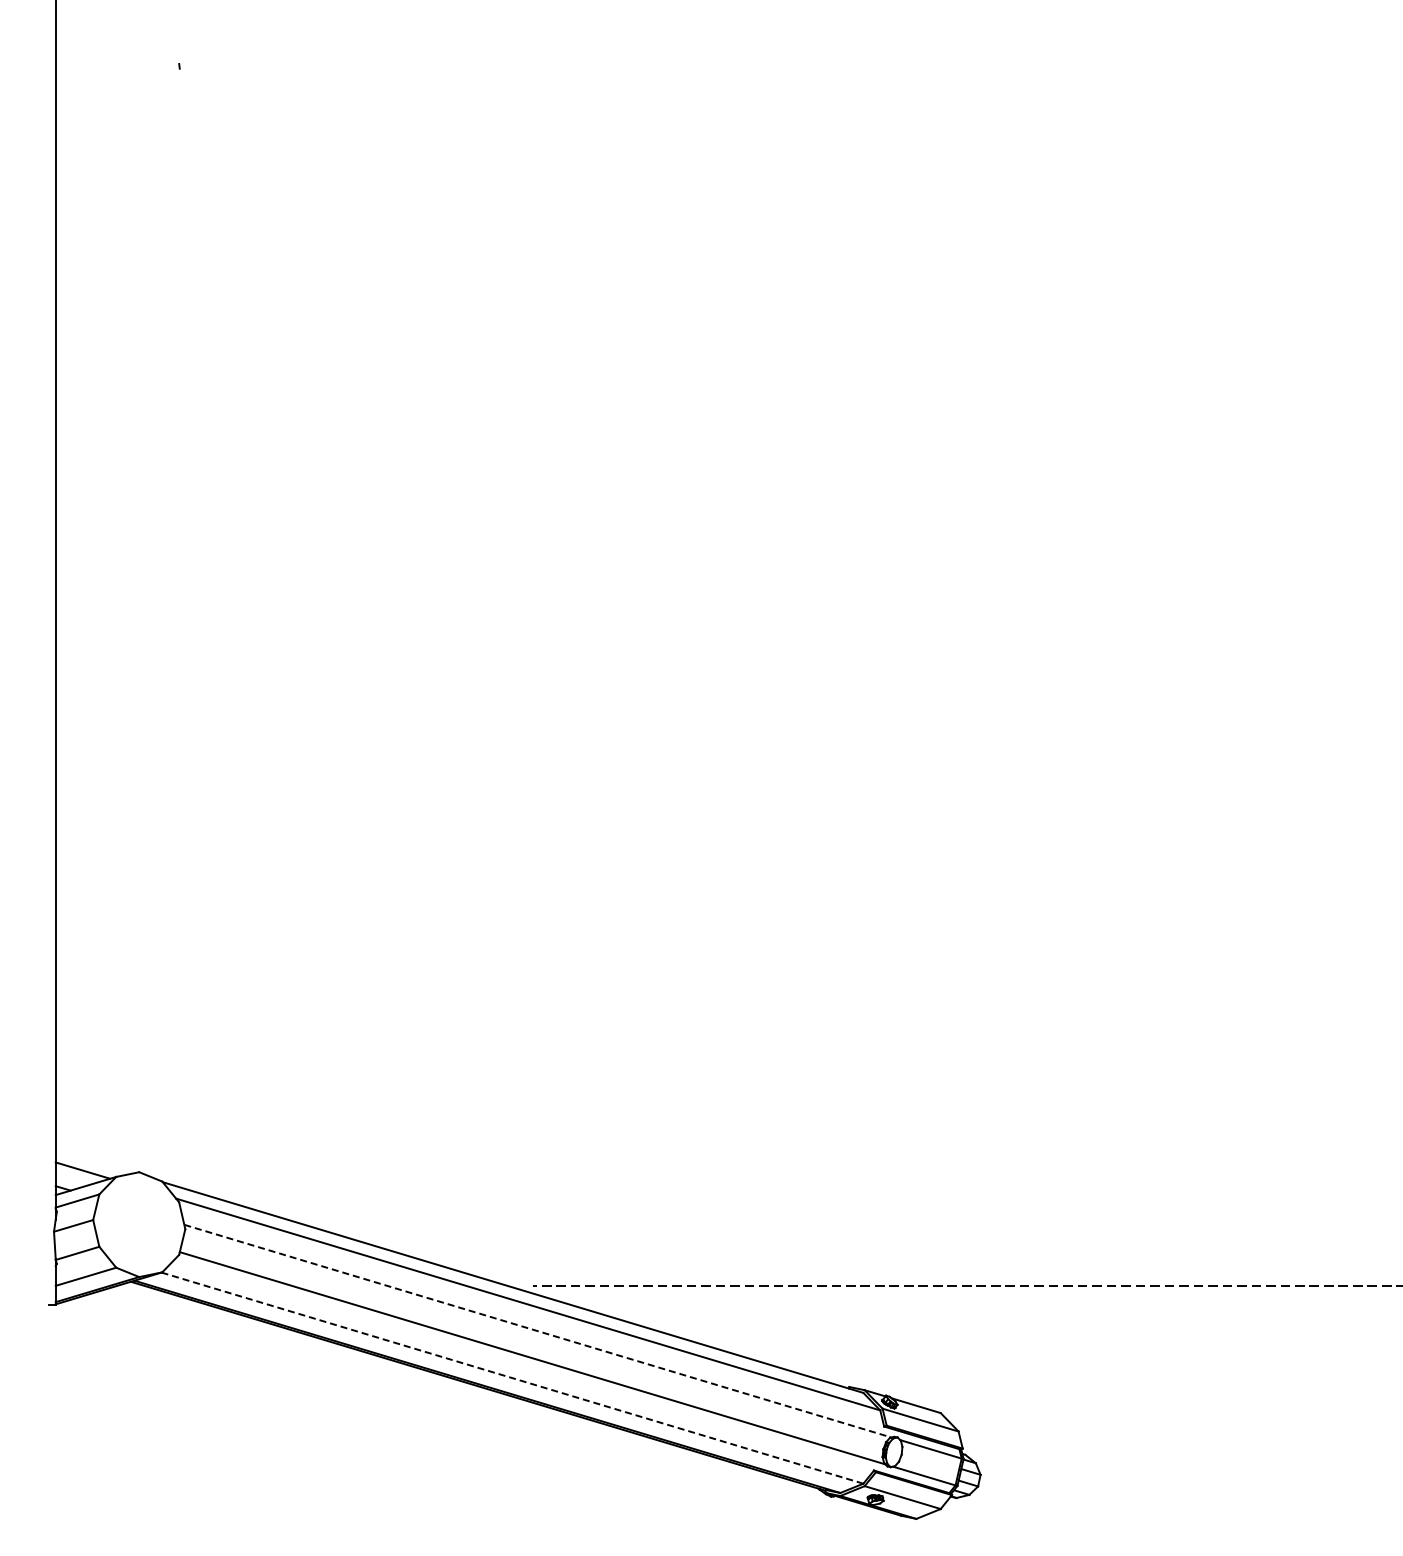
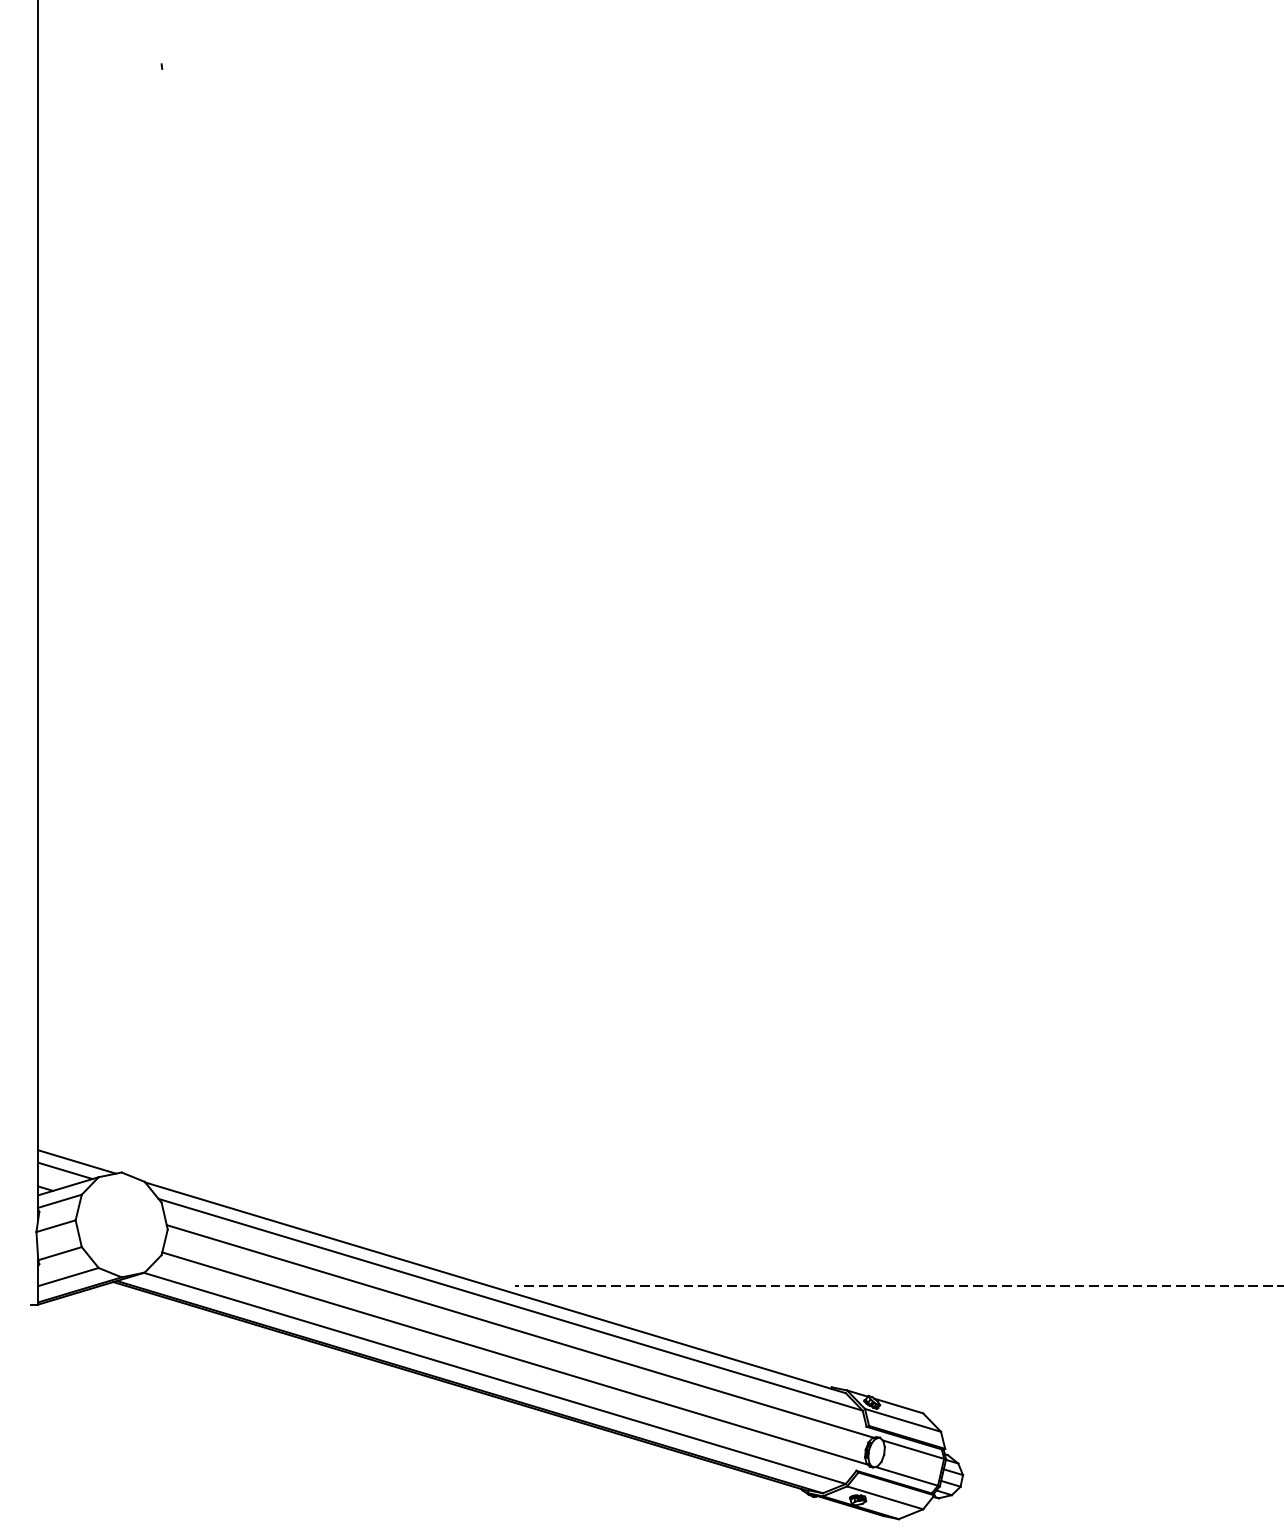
line: (94, 1161) -> (76, 1161), added
line: (538, 1331) -> (520, 1331), dashed -> solid
line: (512, 1378) -> (494, 1378), dashed -> solid

